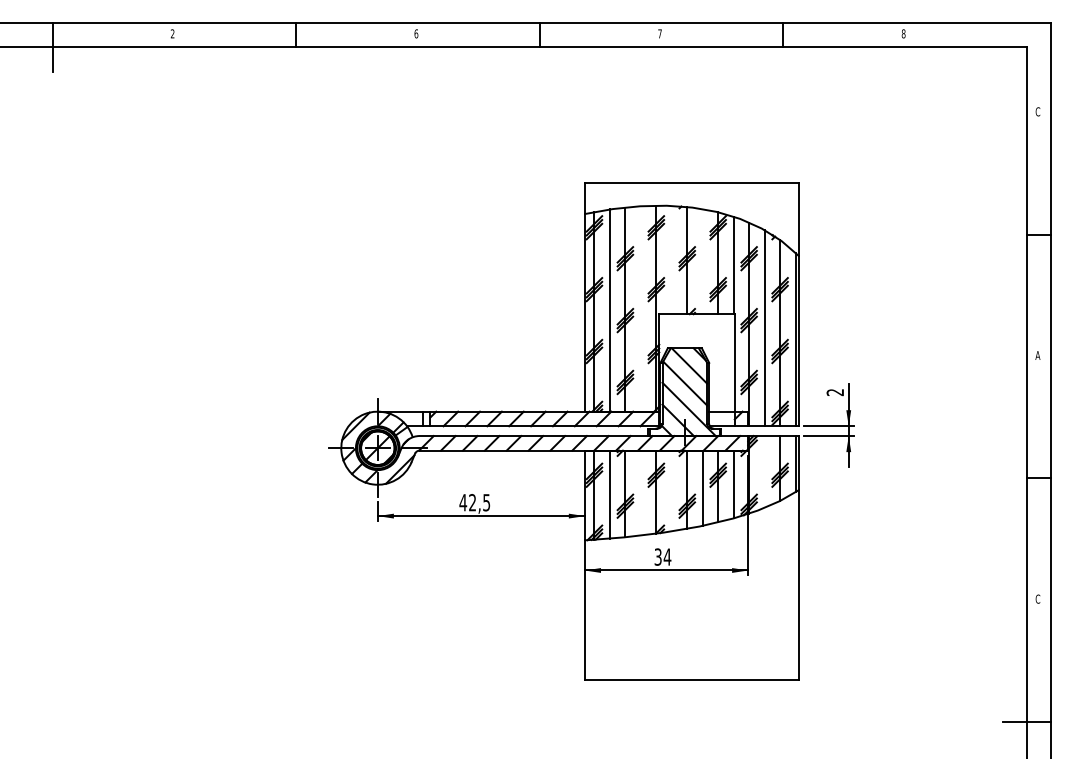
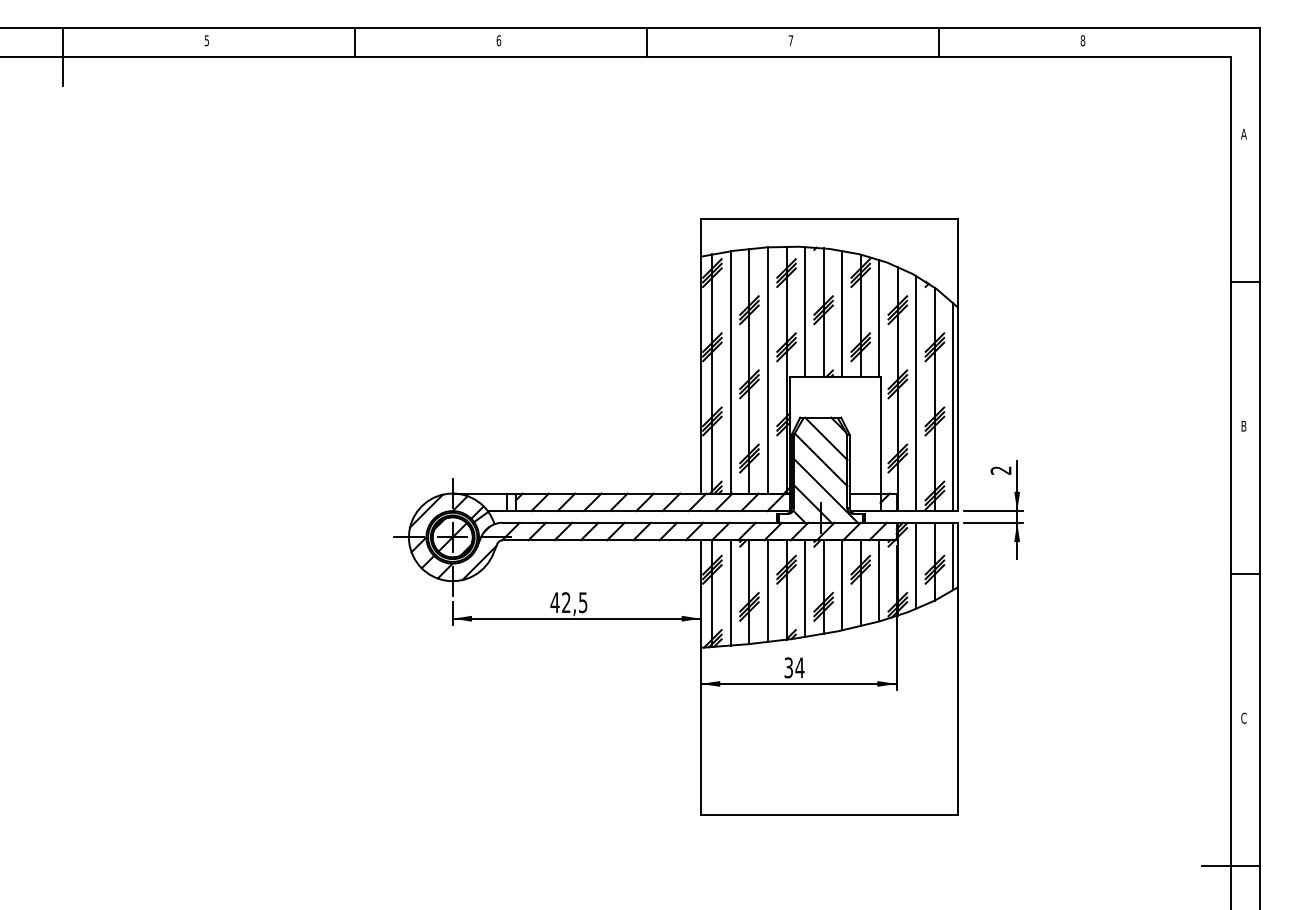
text: (172, 33) -> (206, 40), 2 -> 5
text: (1037, 111) -> (1243, 133), C -> A
line: (671, 259) -> (804, 311), added
line: (702, 261) -> (841, 313), added
line: (640, 308) -> (767, 369), added
text: (1037, 355) -> (1243, 426), A -> B
line: (764, 471) -> (916, 565), added
line: (671, 490) -> (804, 588), added
line: (640, 492) -> (767, 590), added

